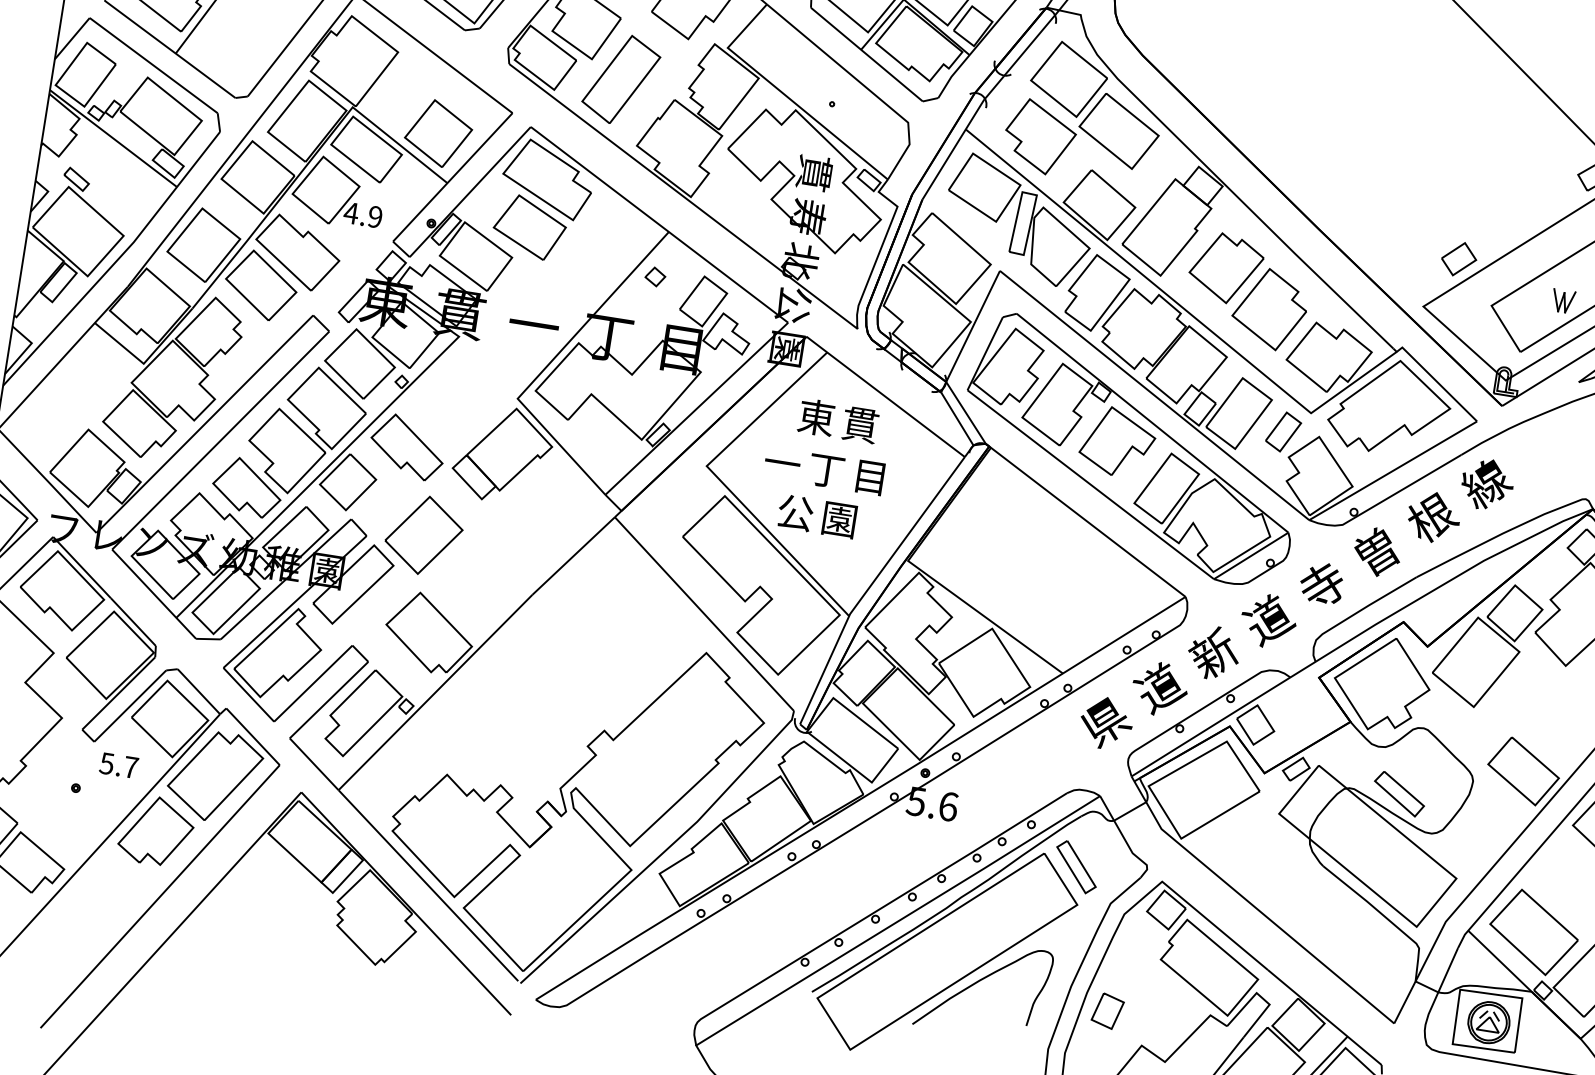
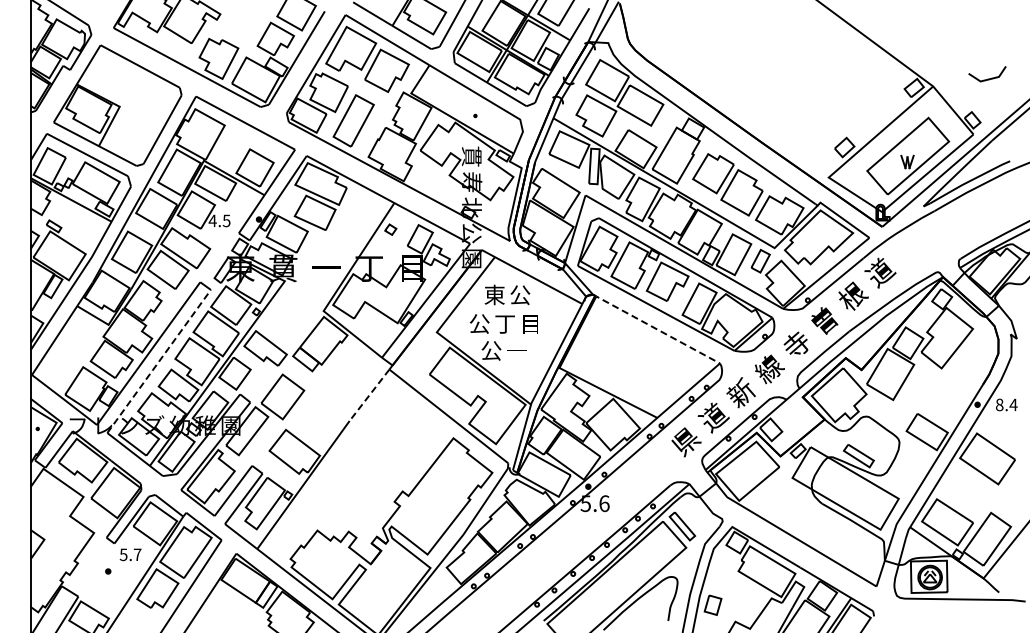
text: (375, 216) -> (226, 220), 4.9 -> 4.5
text: (860, 425) -> (520, 295), 貫 -> 公
line: (221, 440) -> (159, 361), solid -> dashed
text: (782, 462) -> (479, 323), 一 -> 公
text: (1486, 484) -> (880, 272), 線 -> 道
text: (838, 519) -> (516, 350), 園 -> 一
line: (1084, 519) -> (655, 328), solid -> dashed
line: (573, 556) -> (369, 395), solid -> dashed
text: (1269, 620) -> (769, 369), 道 -> 線

